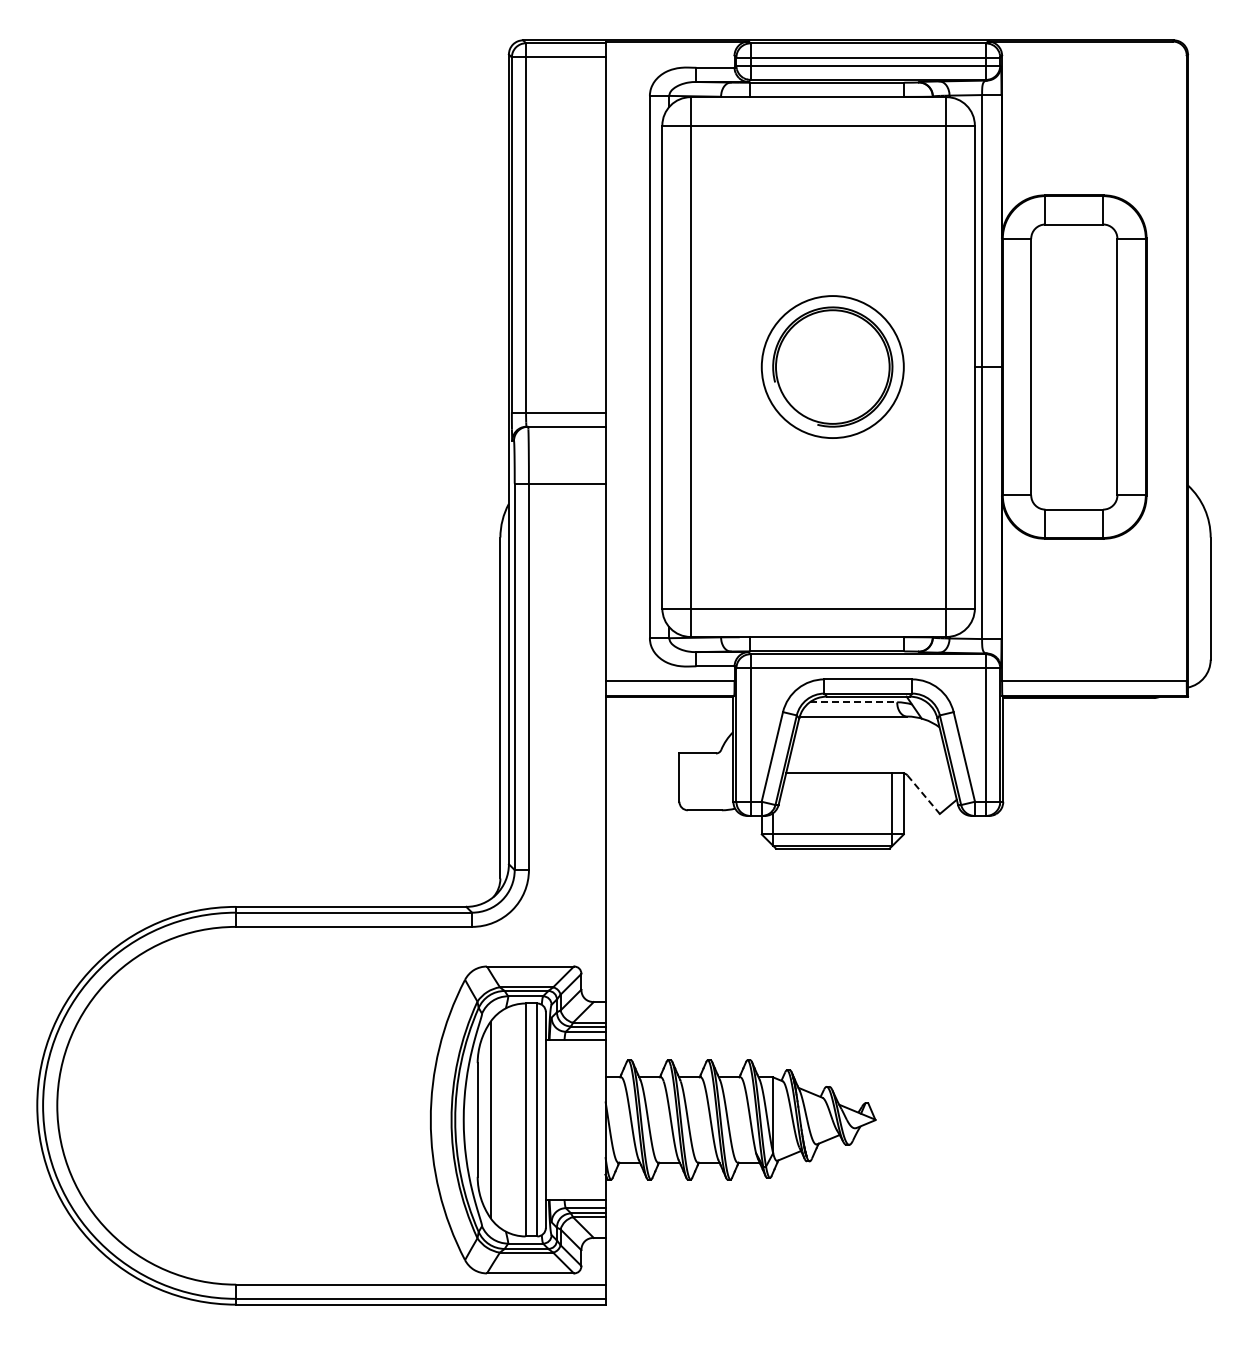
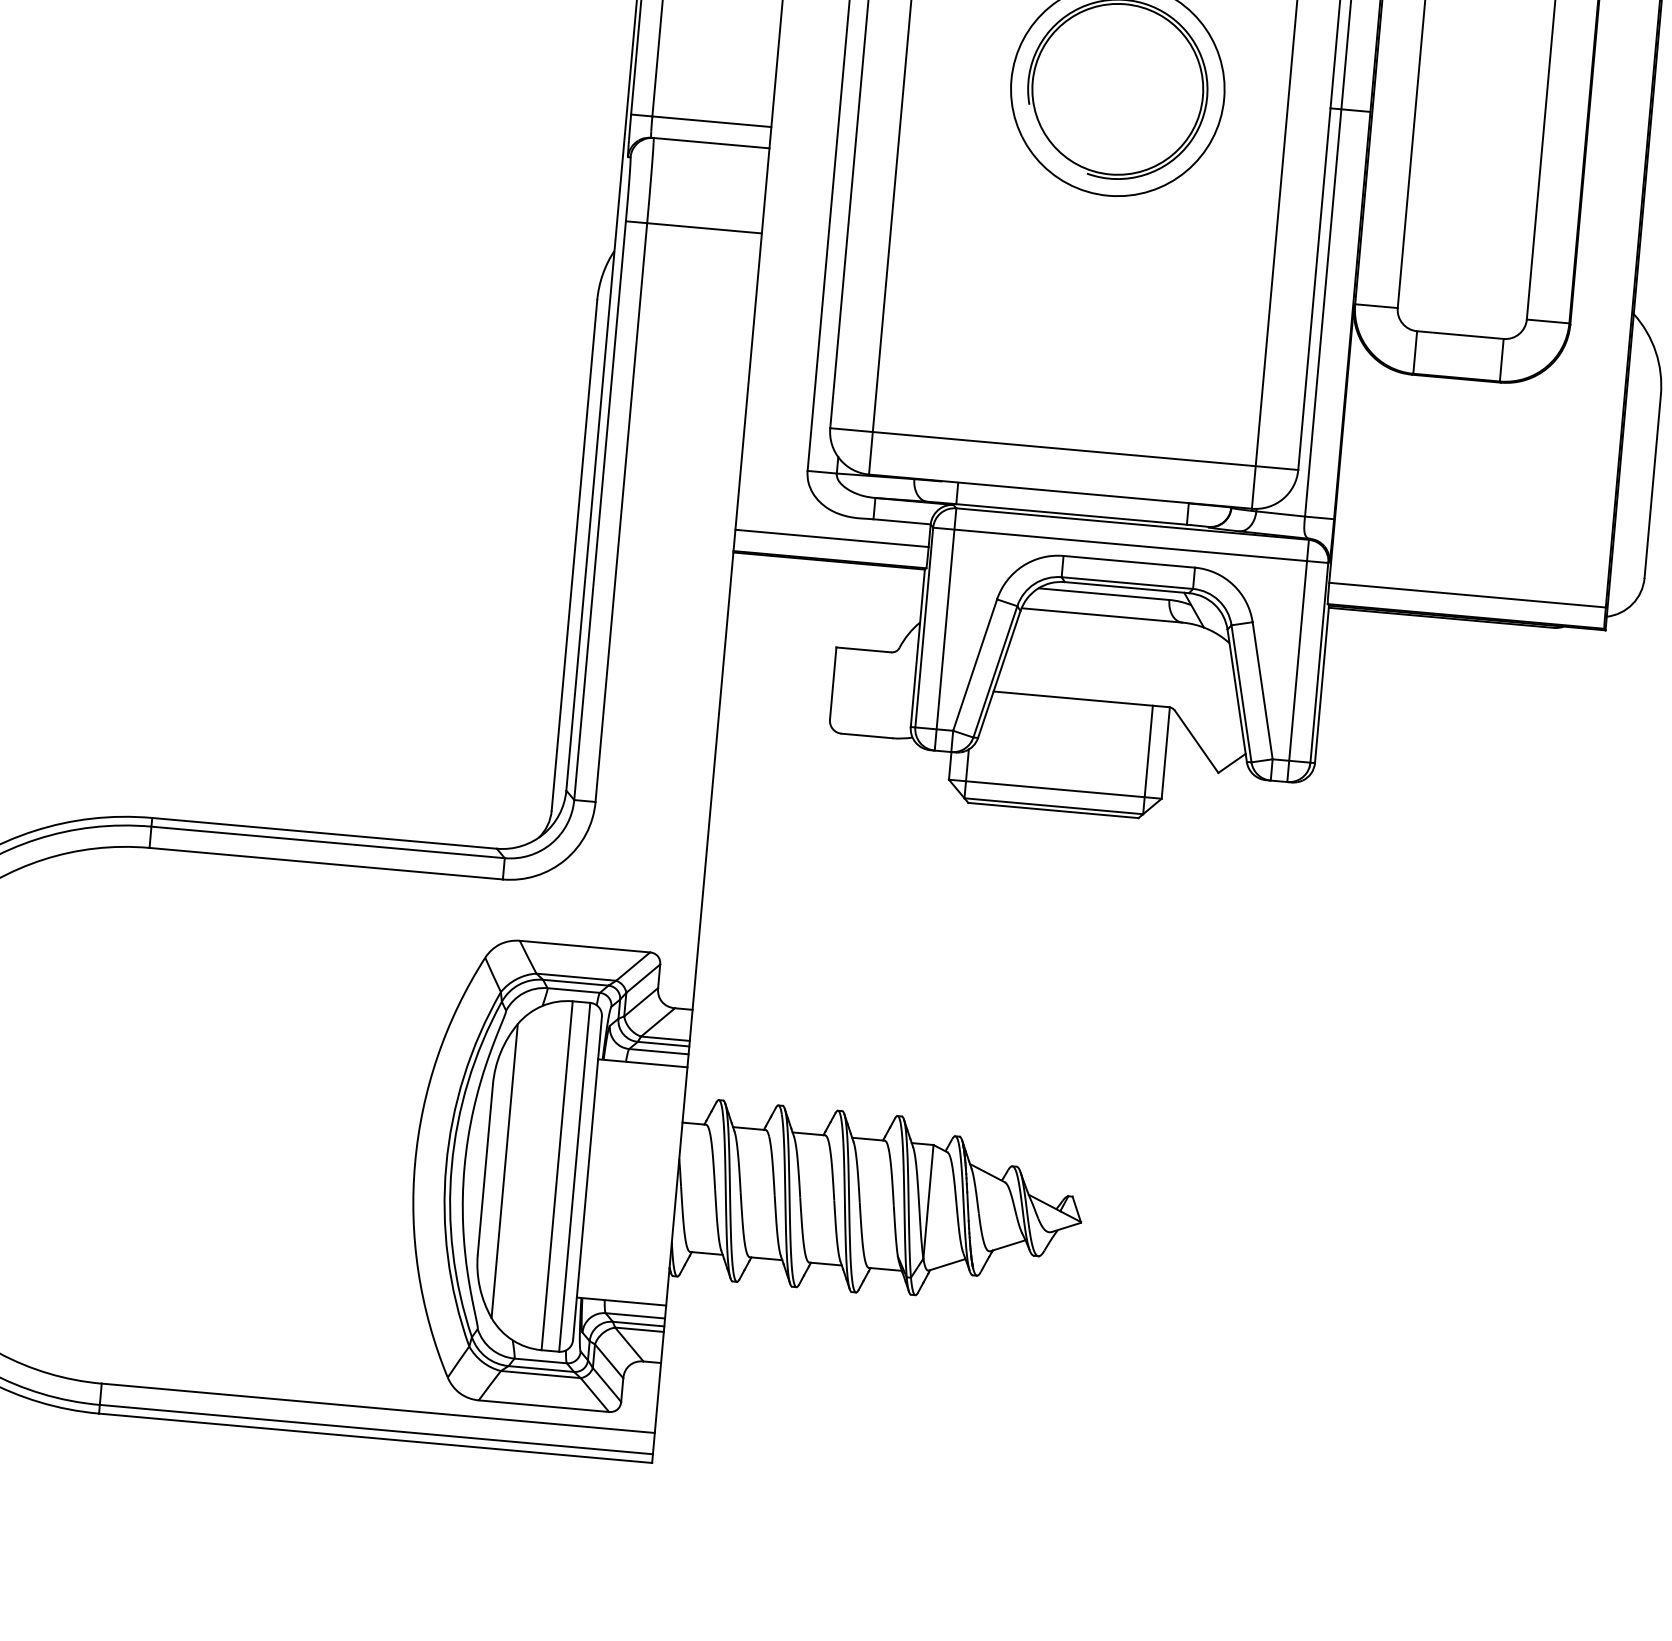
line: (853, 702) -> (1103, 594), dashed -> solid
line: (923, 795) -> (1196, 743), dashed -> solid

